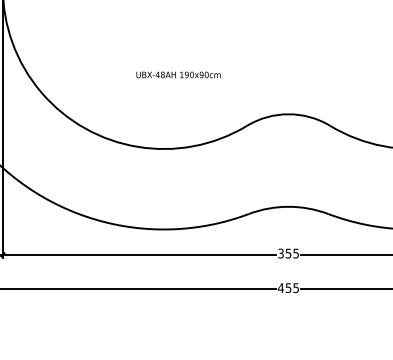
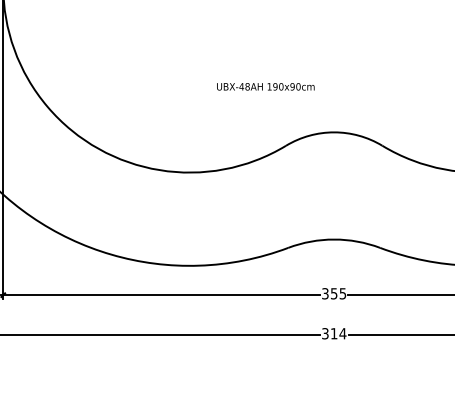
text: (178, 74) -> (265, 86), moved
text: (288, 288) -> (334, 334), 455 -> 314

